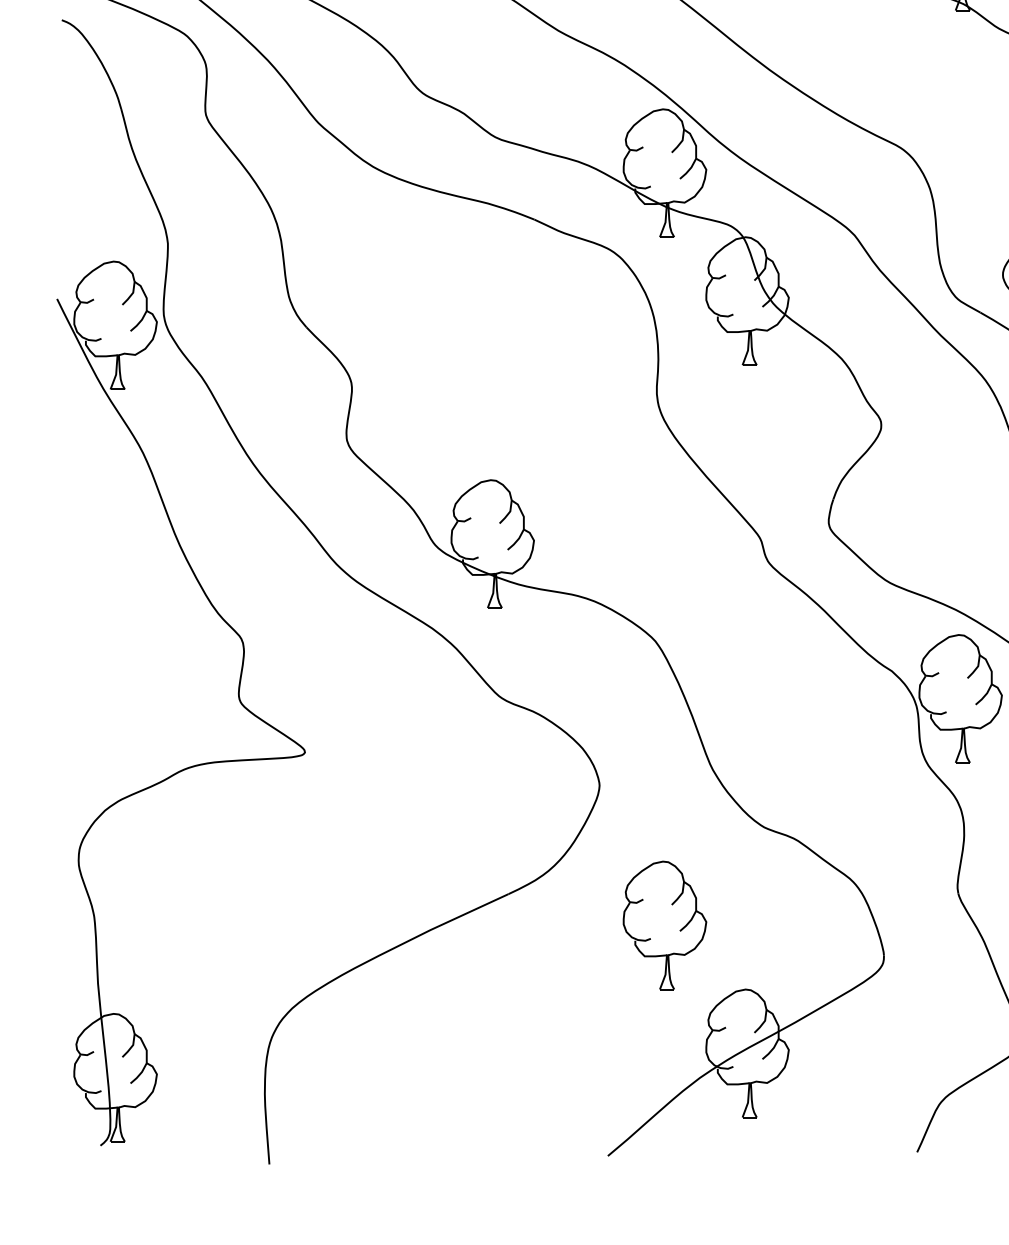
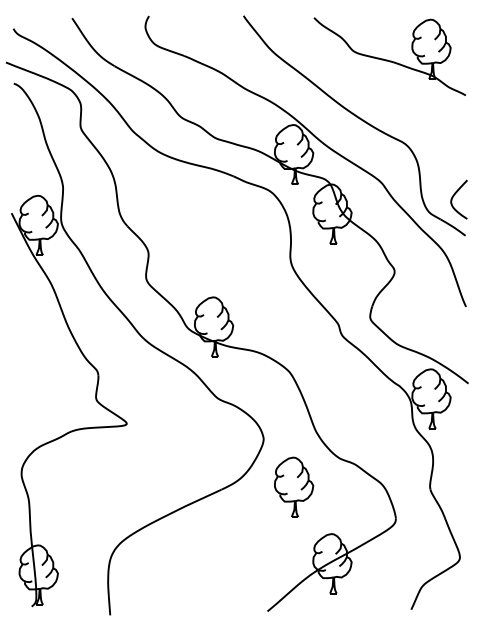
part: (665, 923) -> (294, 486), moved

